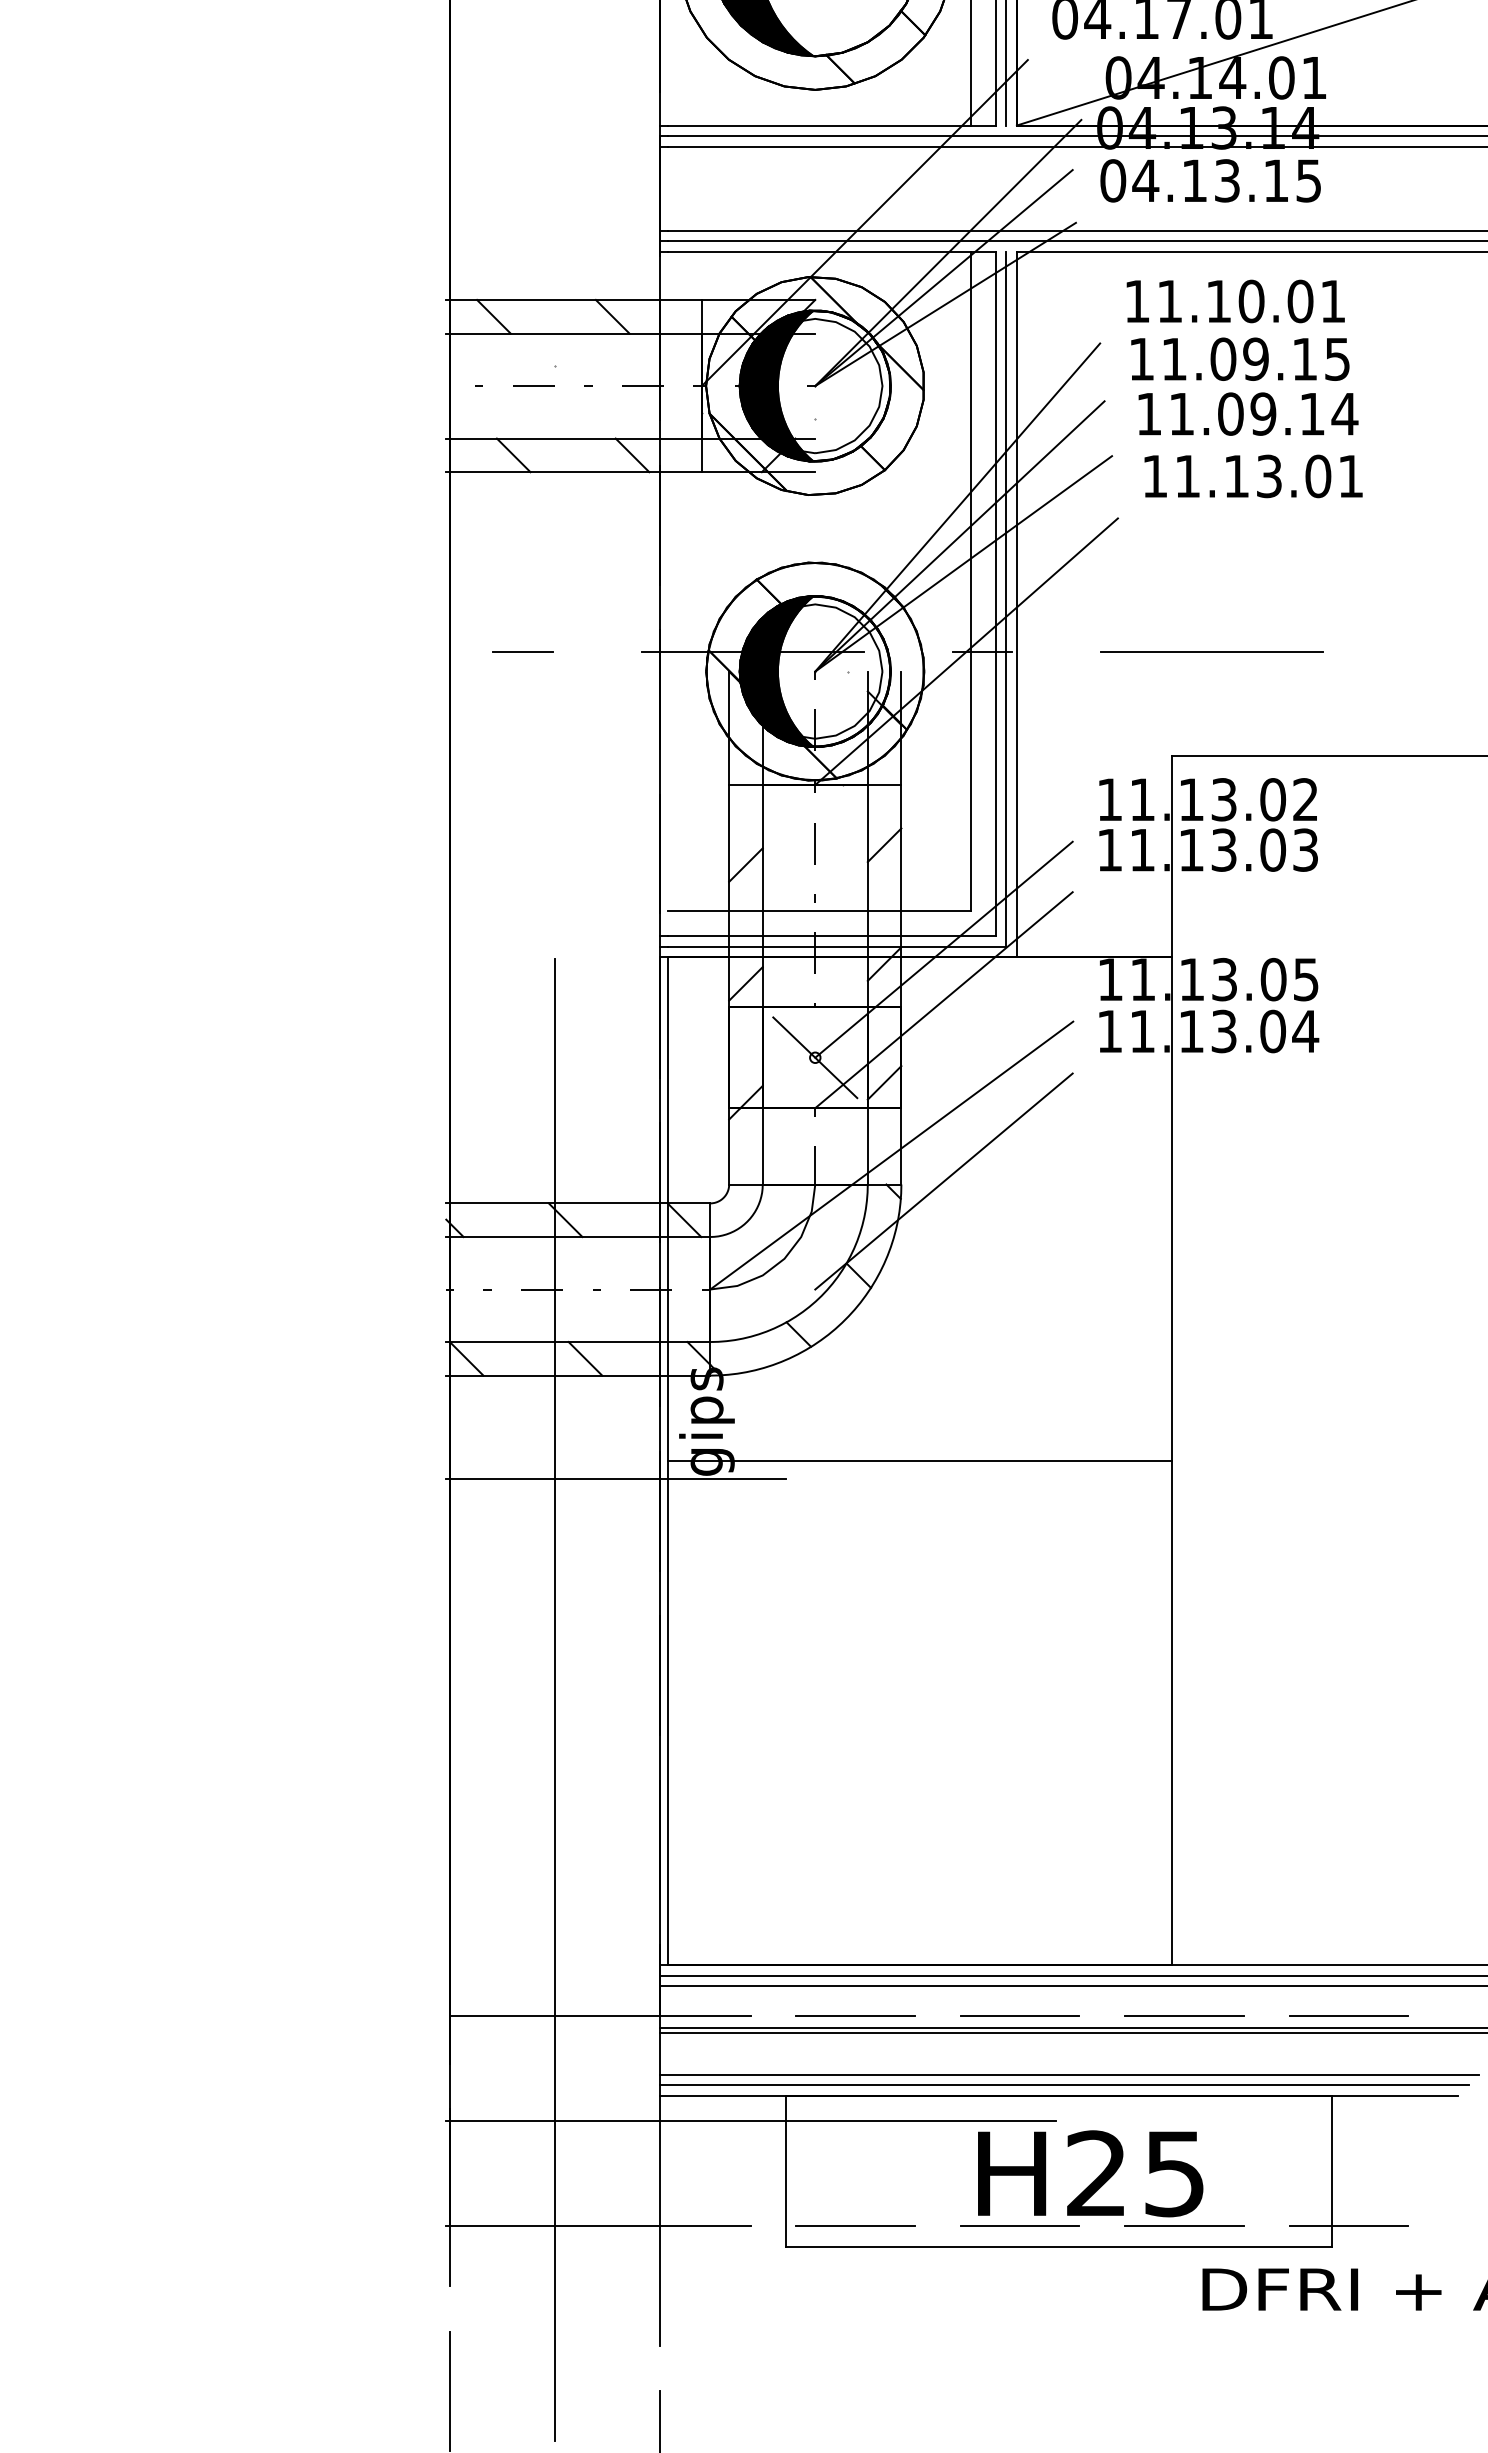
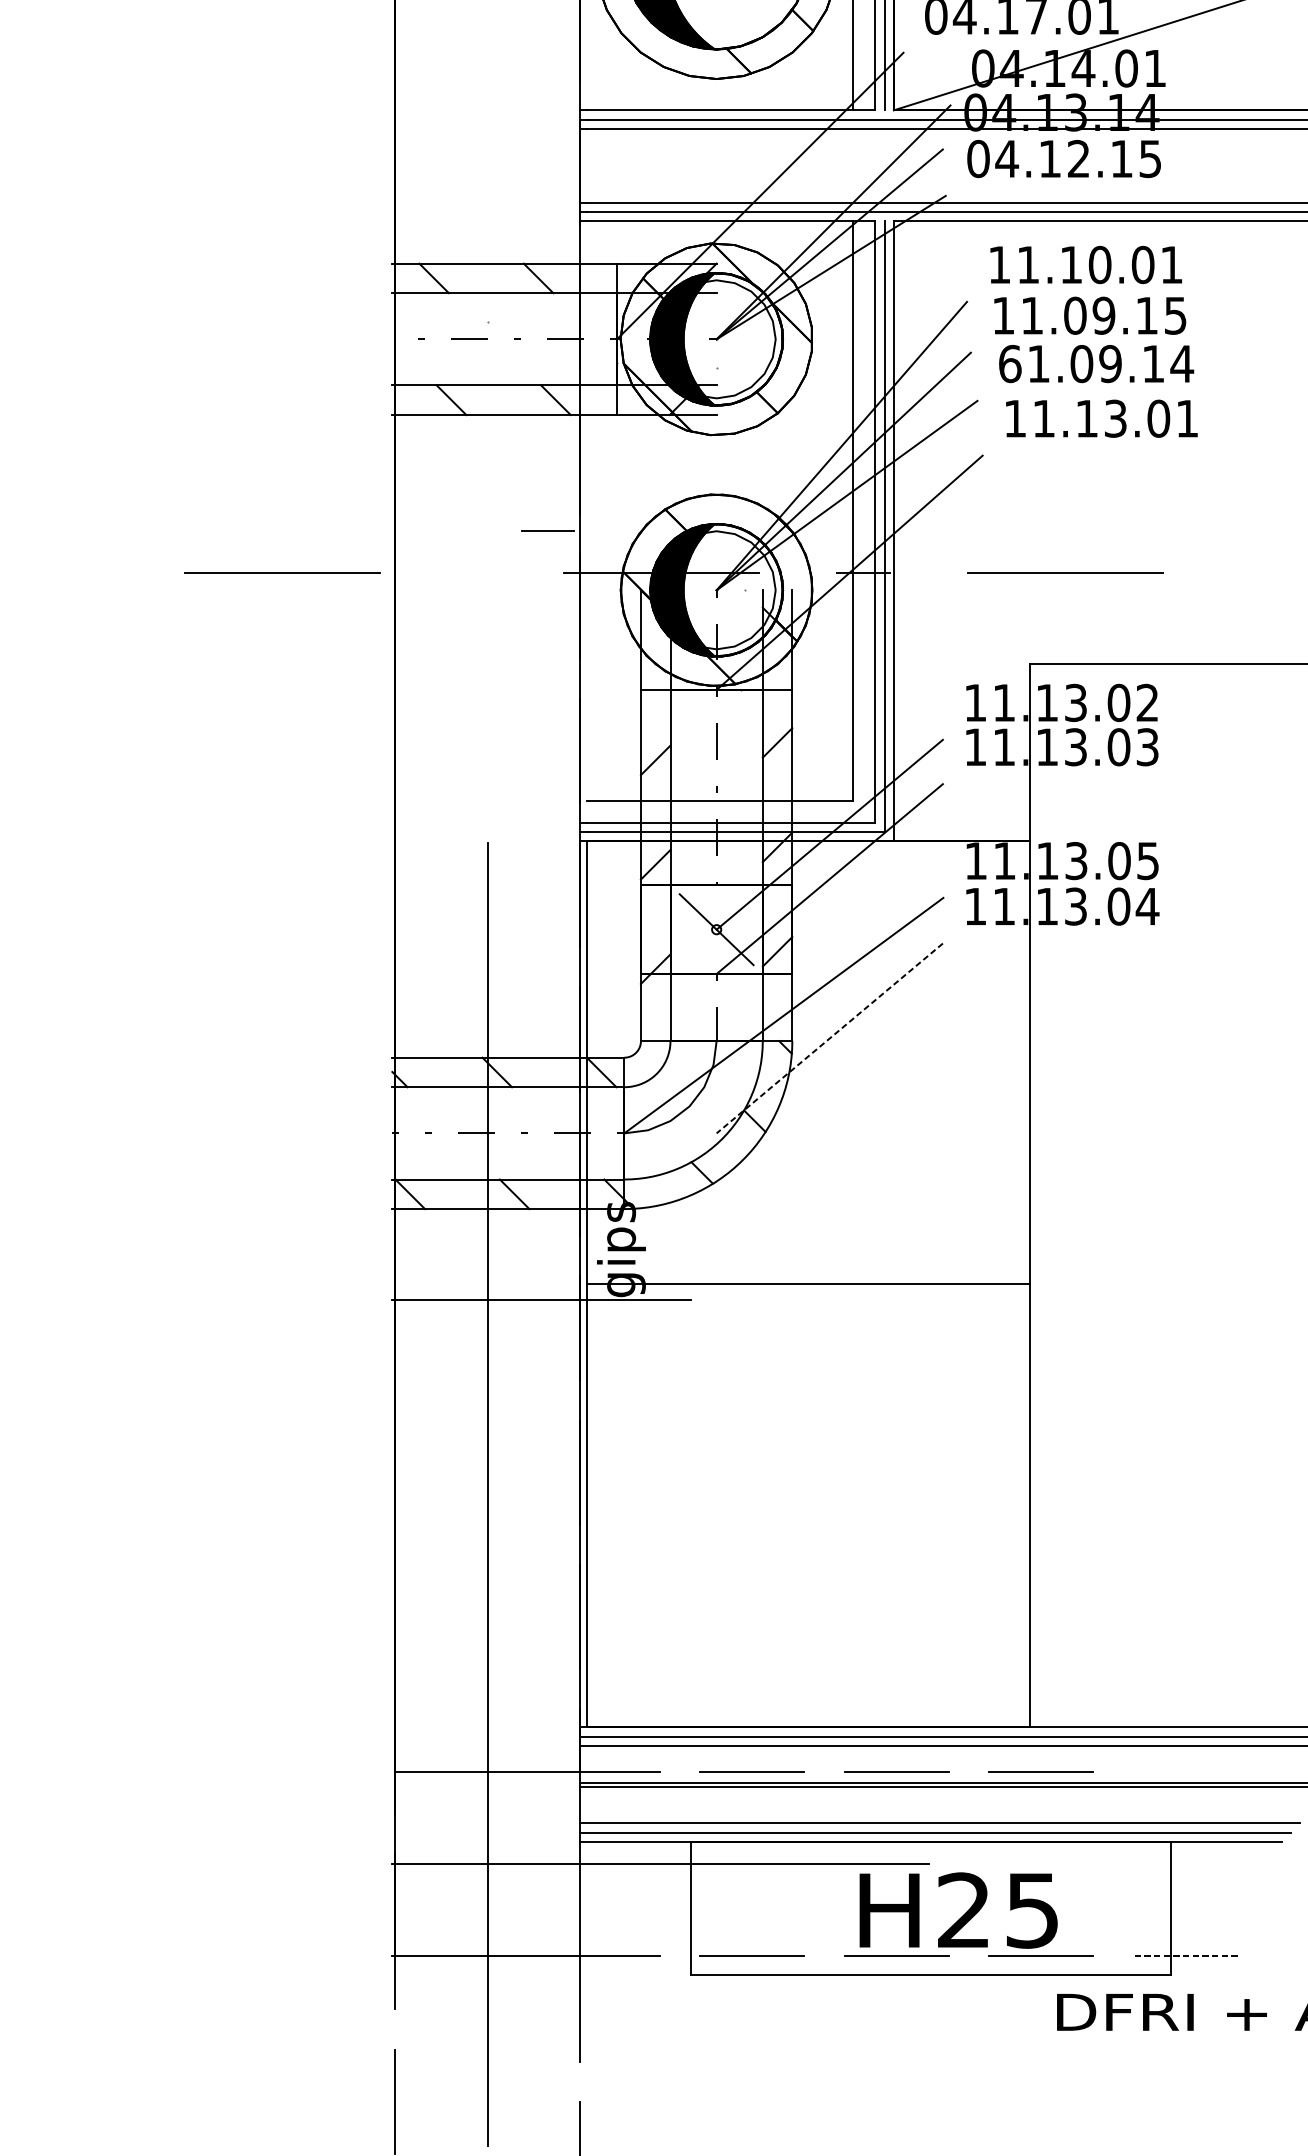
text: (1227, 180) -> (1078, 158), 04.13.15 -> 04.12.15
text: (1149, 413) -> (1010, 363), 11.09.14 -> 61.09.14
line: (320, 651) -> (281, 572), added
line: (522, 651) -> (547, 530), moved
line: (943, 1181) -> (829, 1038), solid -> dashed
line: (1348, 2015) -> (1185, 1771), removed
line: (1348, 2225) -> (1185, 1956), solid -> dashed

